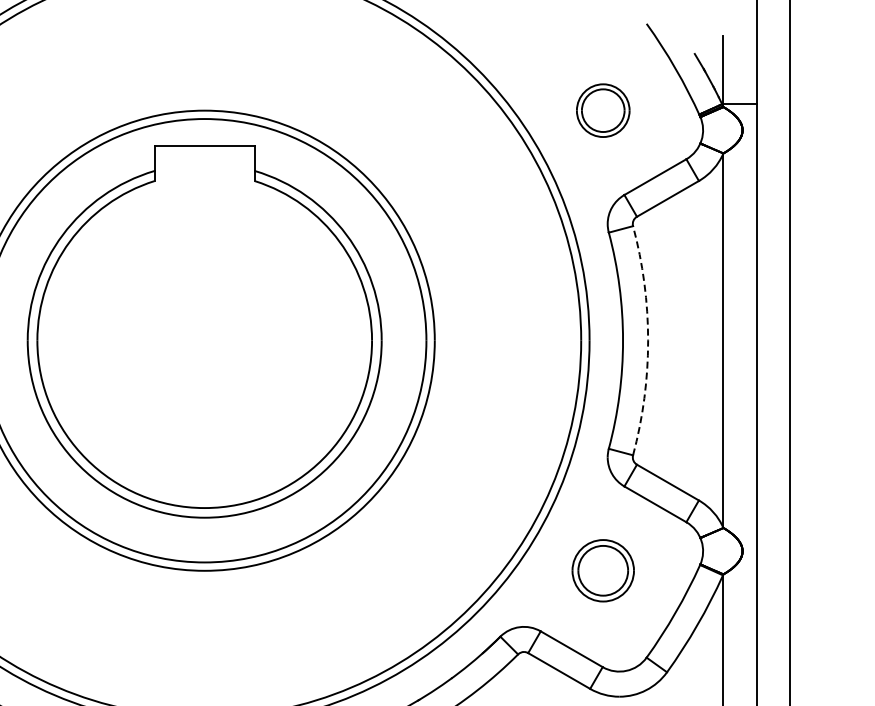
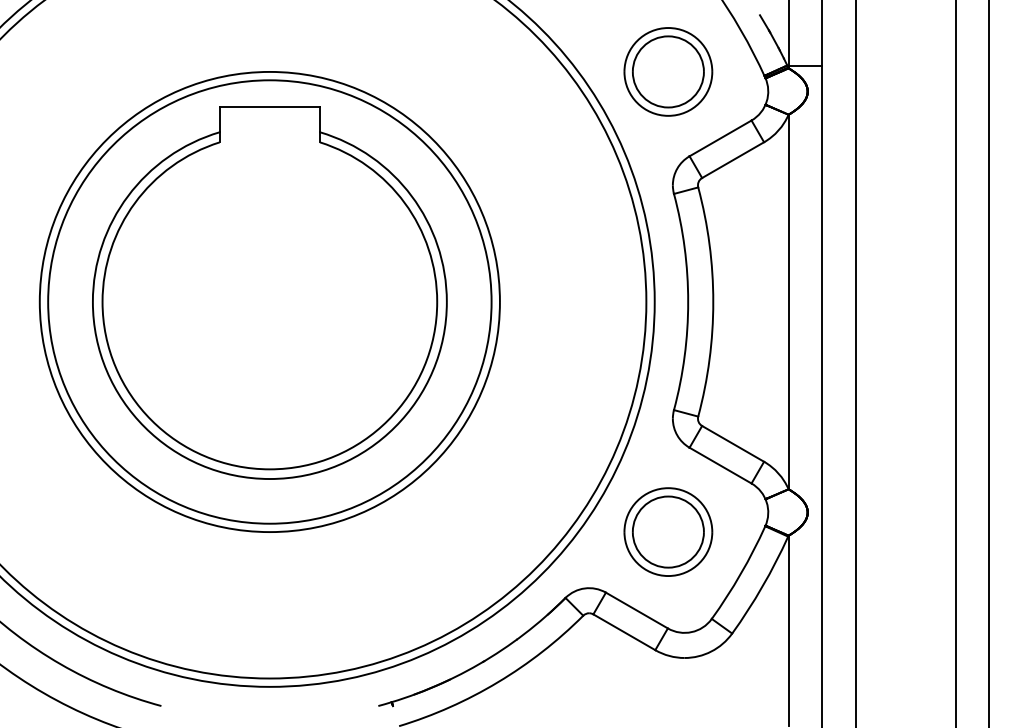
part: (603, 110) -> (668, 71), size x1.67
arc: (648, 341) -> (713, 302), dashed -> solid
part: (603, 570) -> (668, 531), size x1.43

